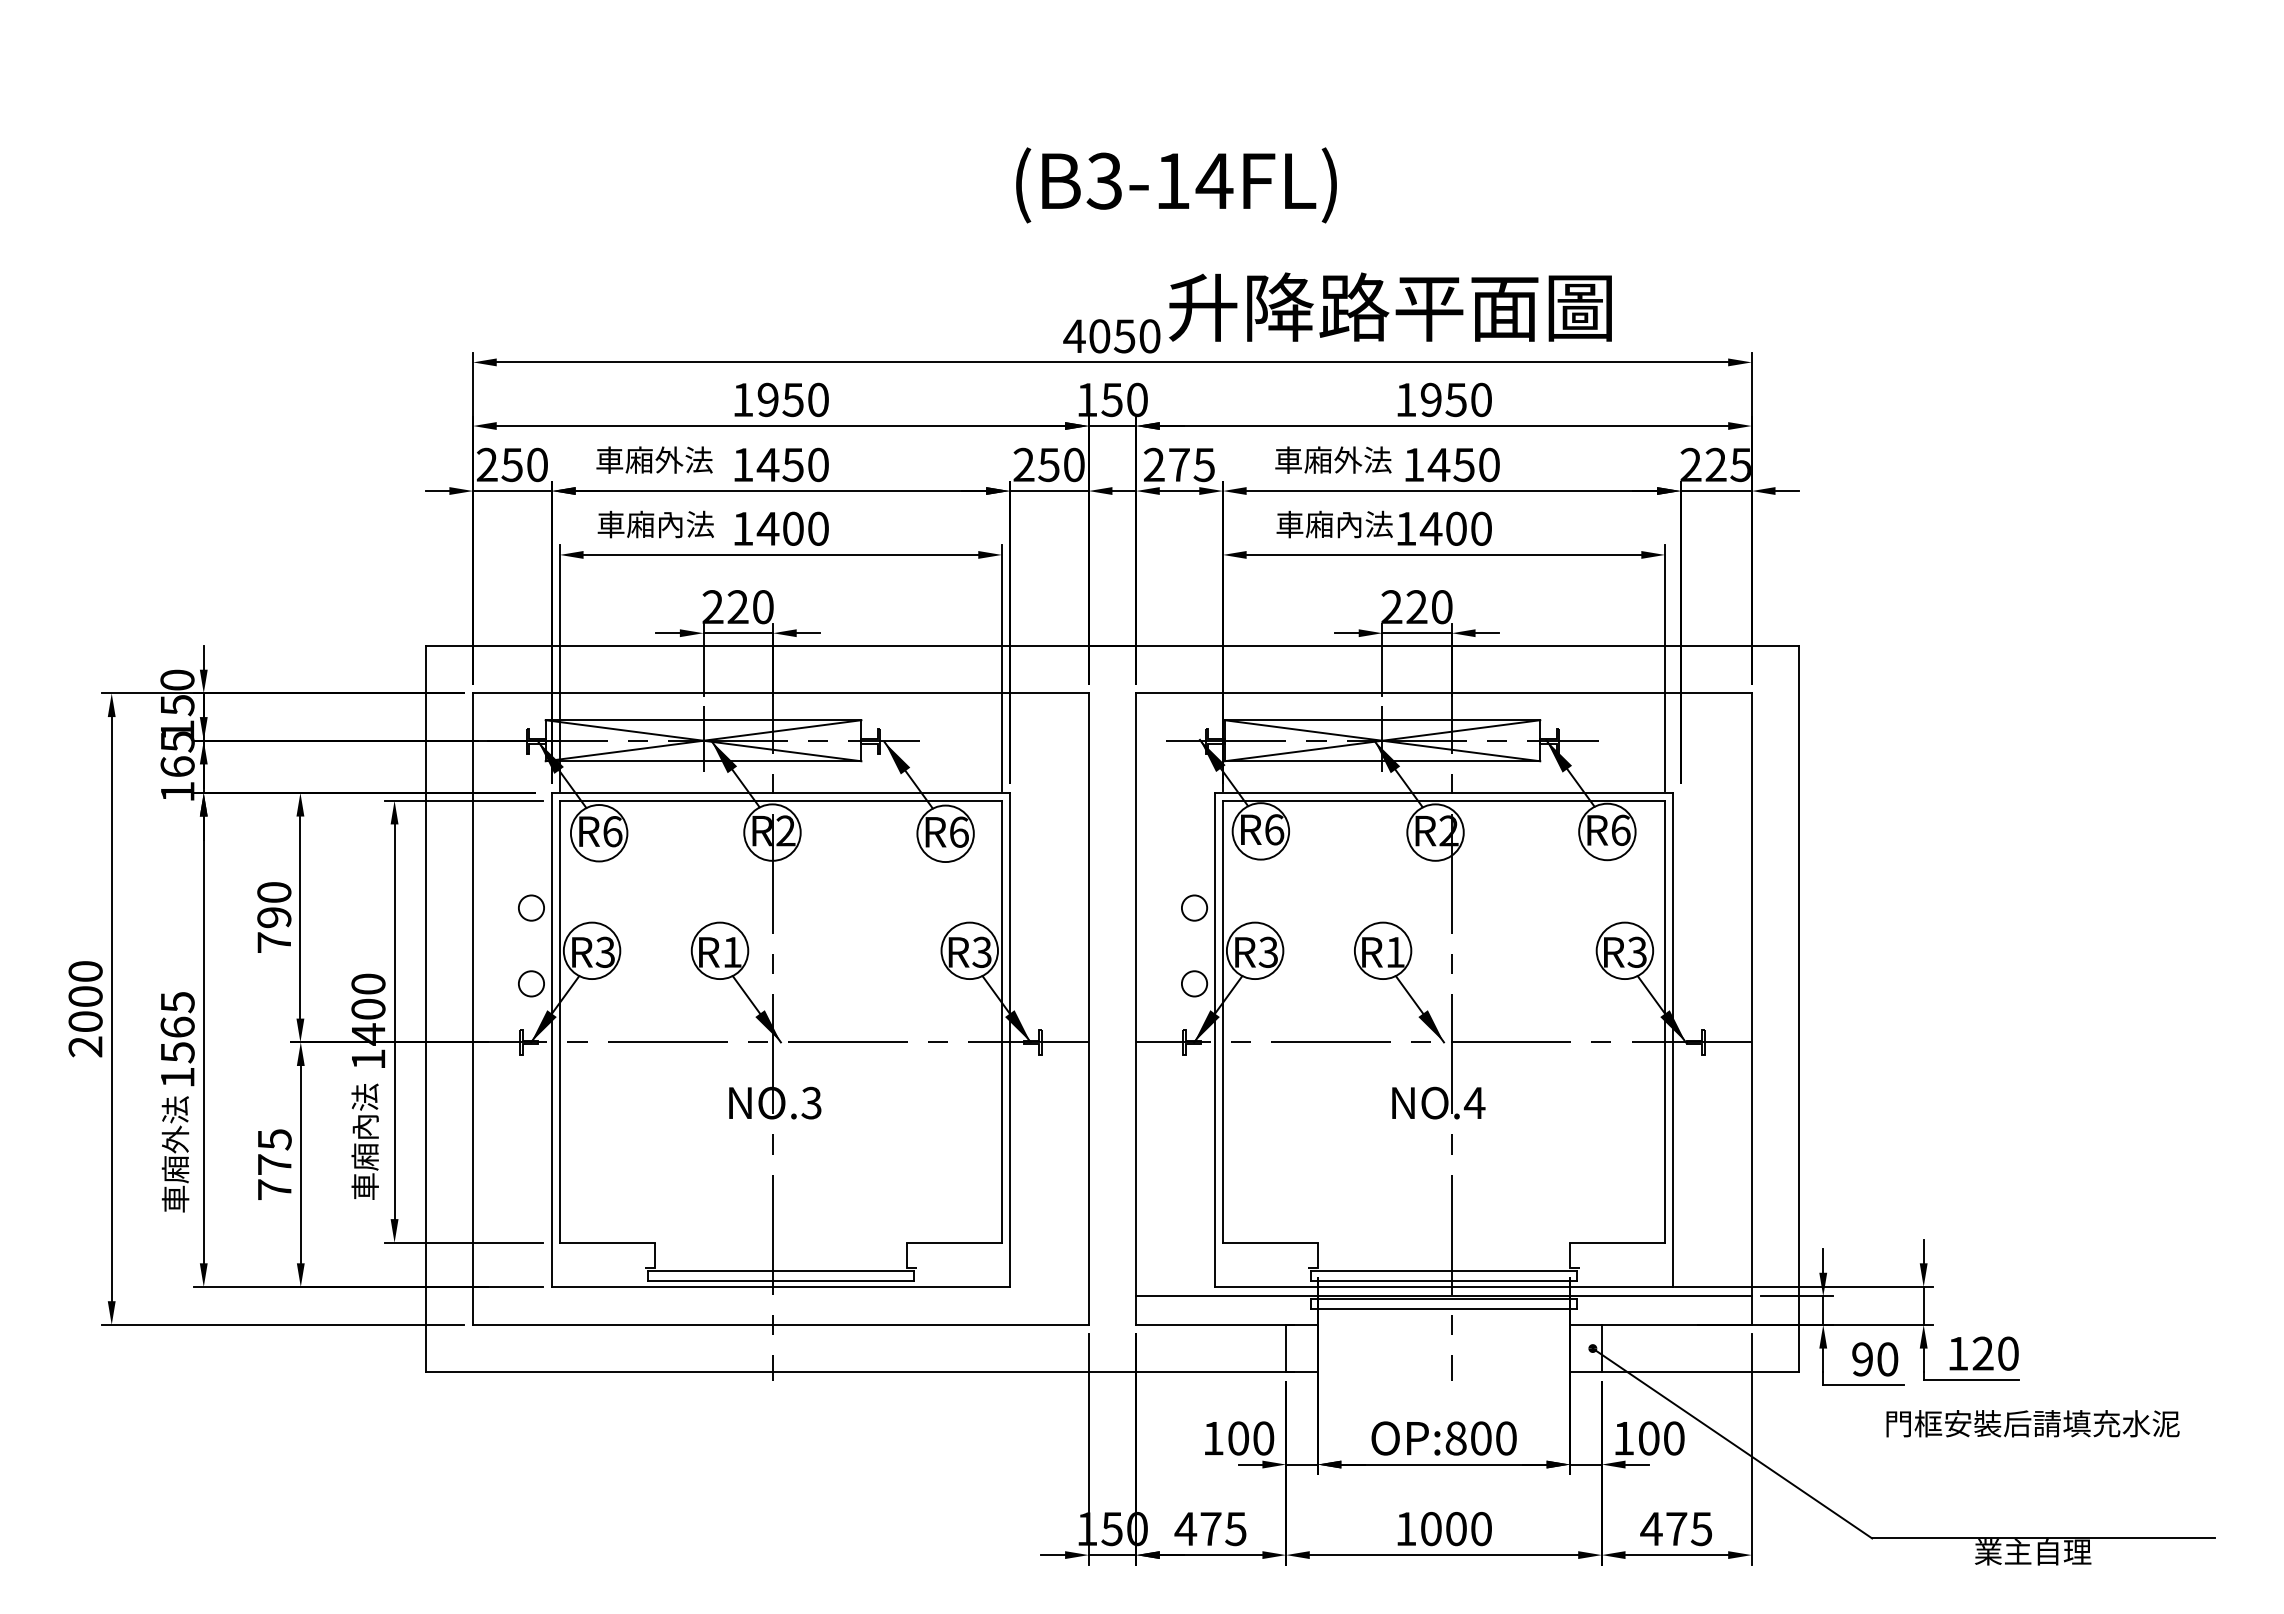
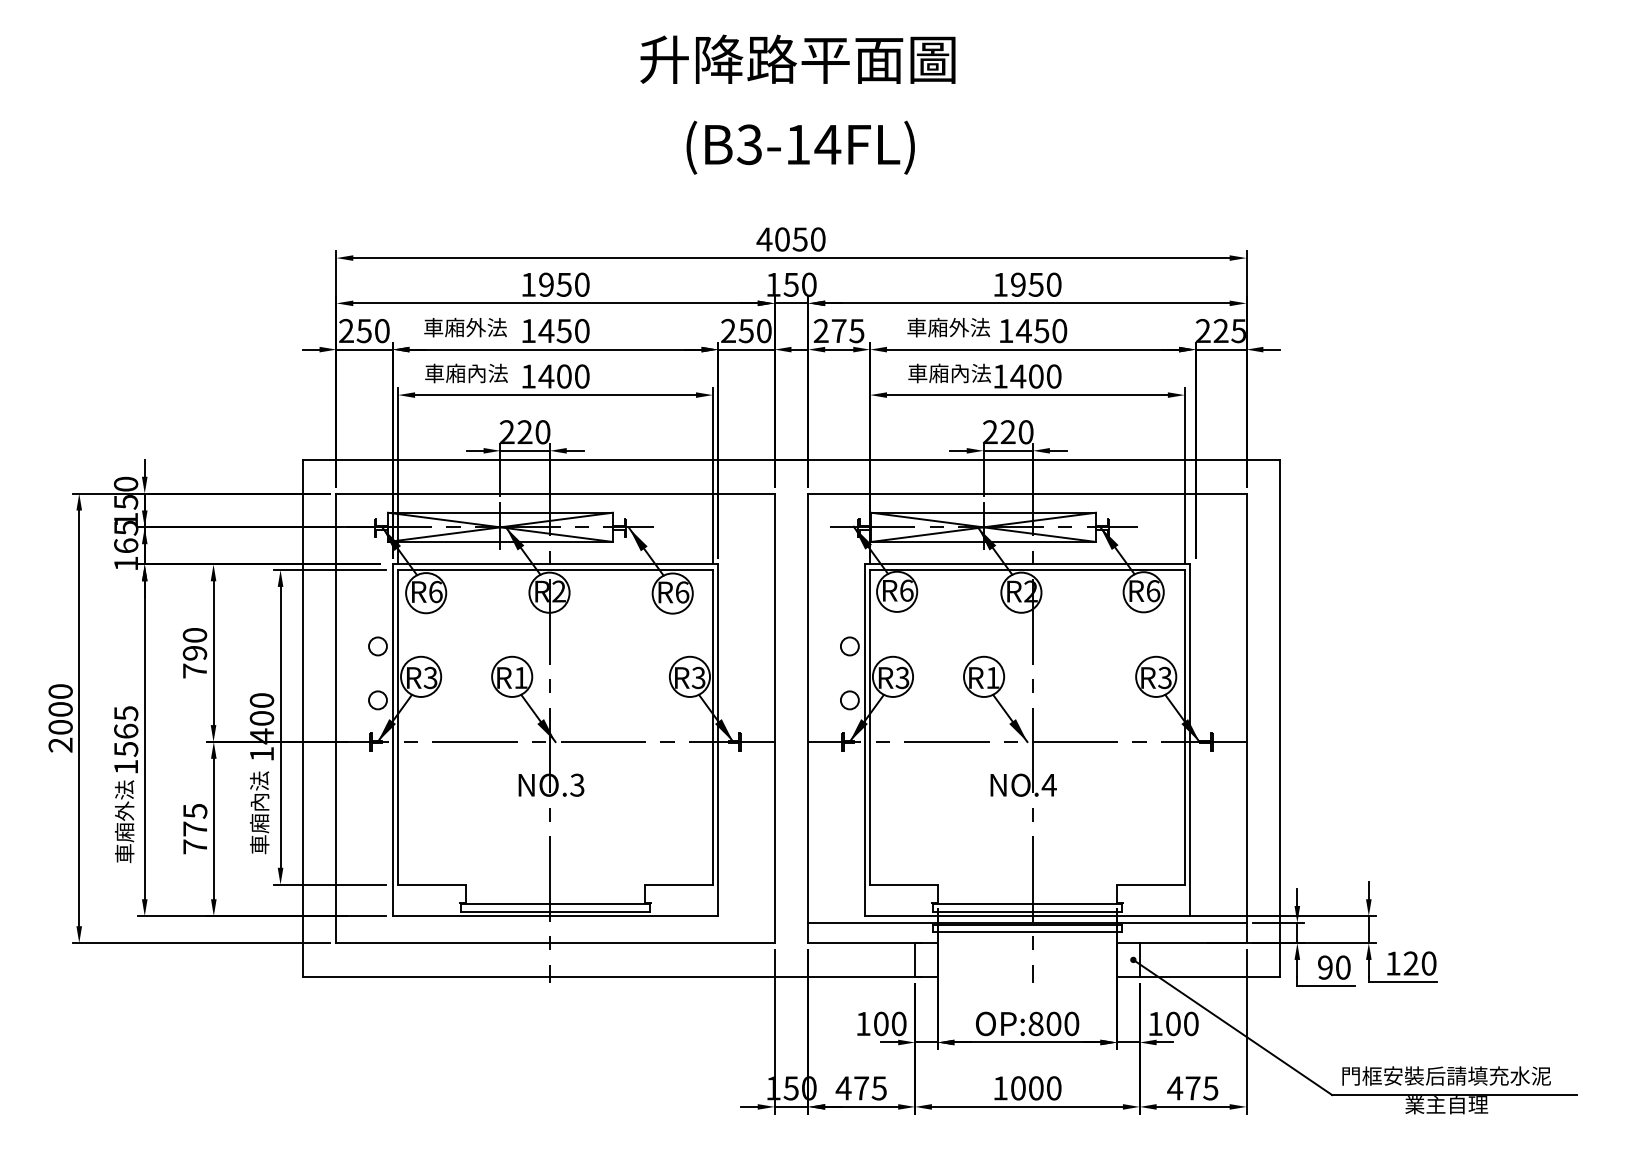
text: (1176, 185) -> (800, 147), moved
text: (1390, 306) -> (797, 58), moved
text: (2032, 1423) -> (1446, 1075), moved

